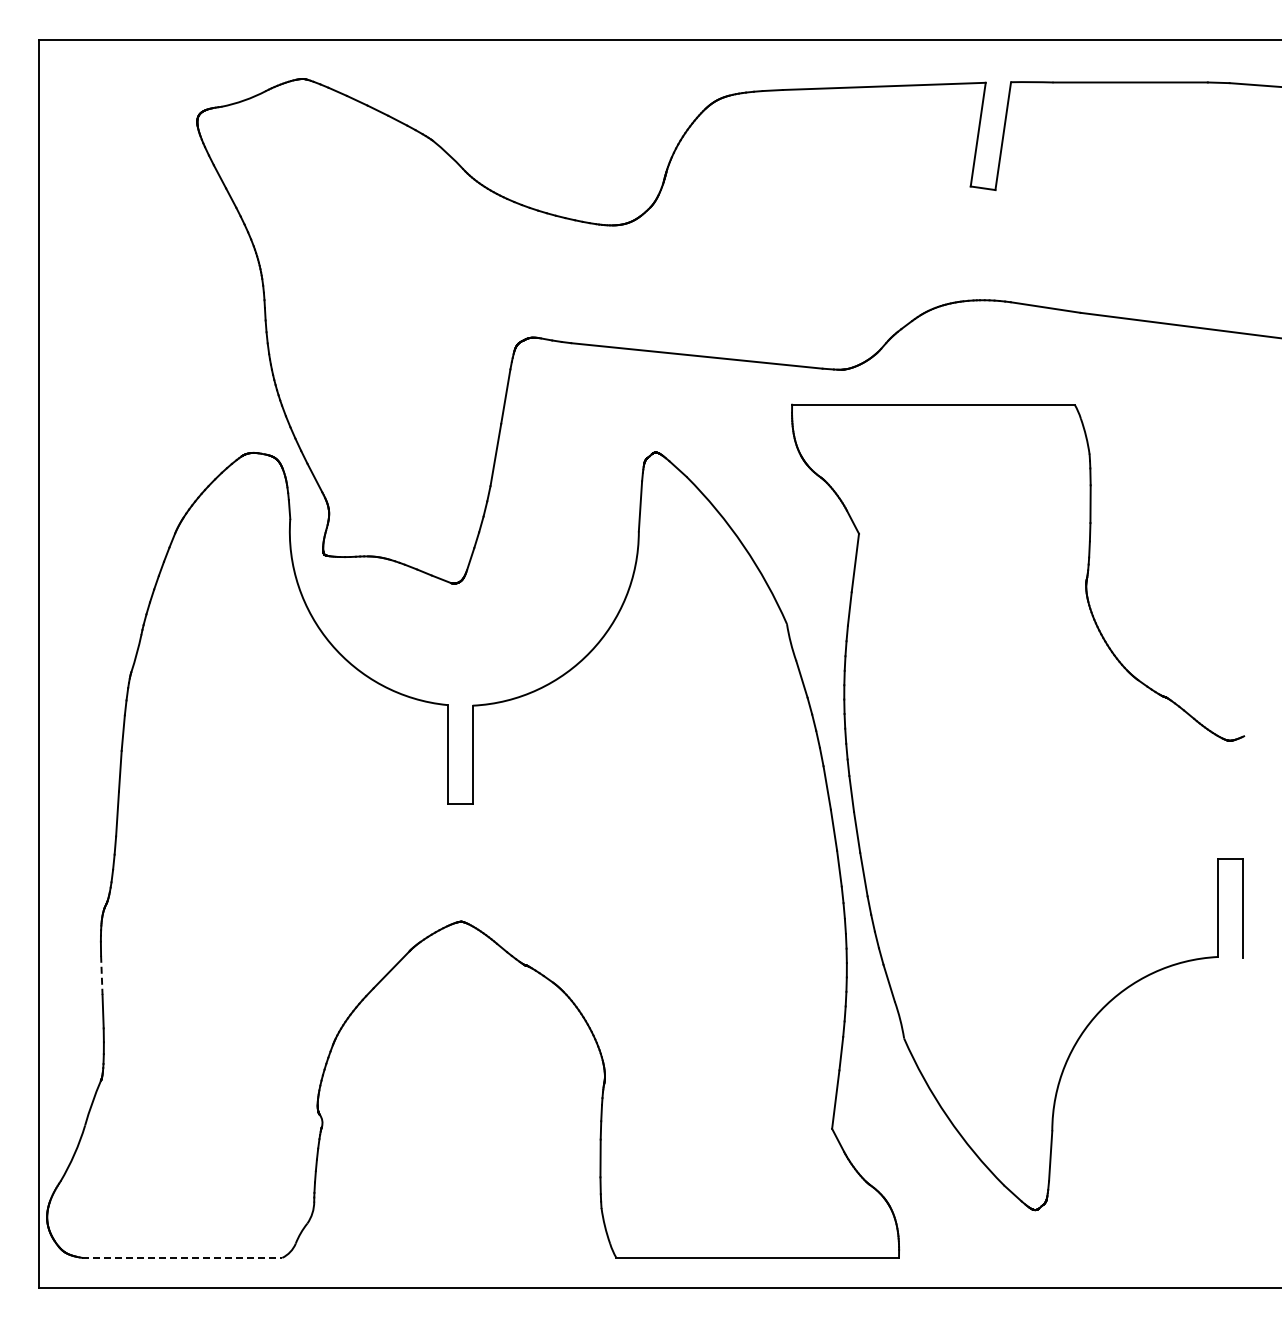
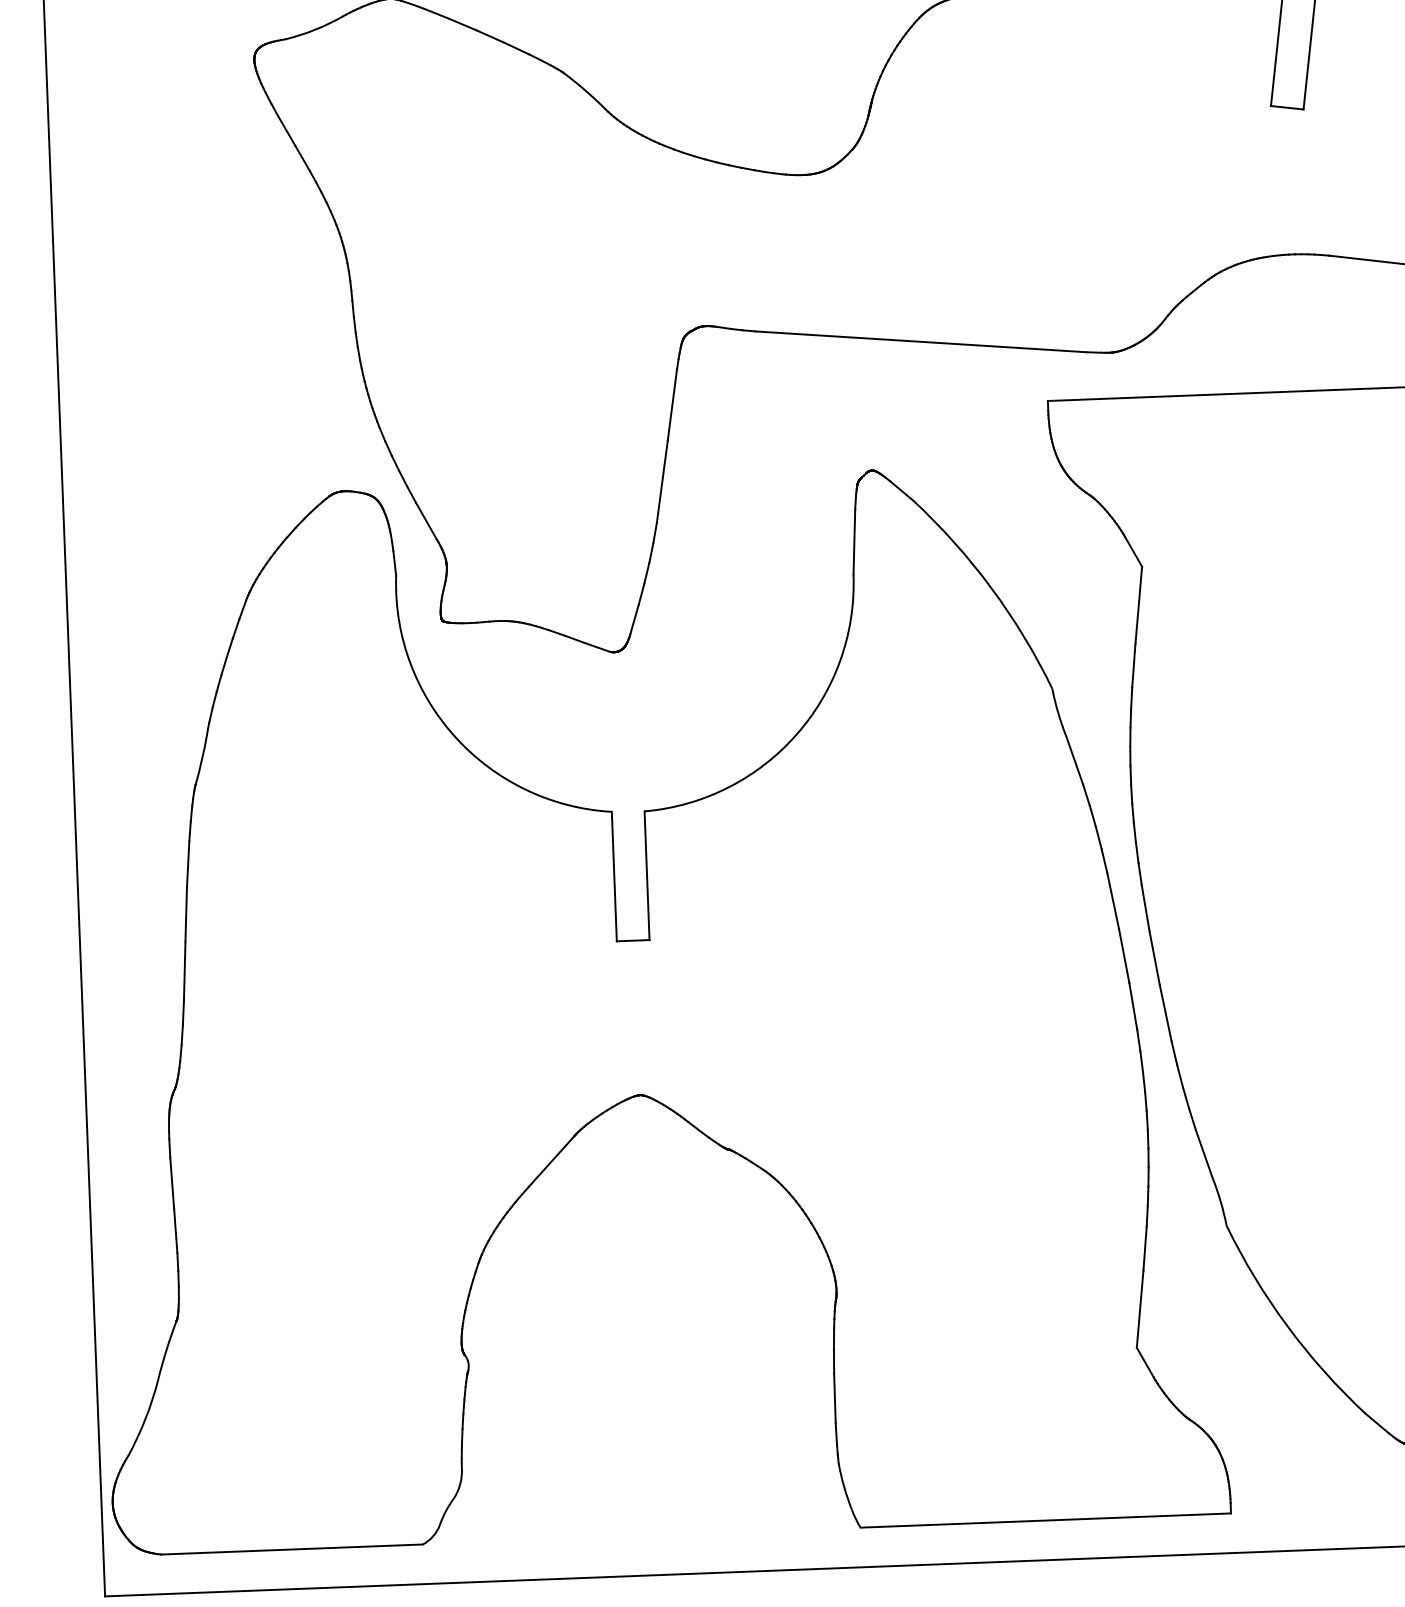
line: (101, 975) -> (171, 1183), dashed -> solid
line: (182, 1257) -> (292, 1548), dashed -> solid

